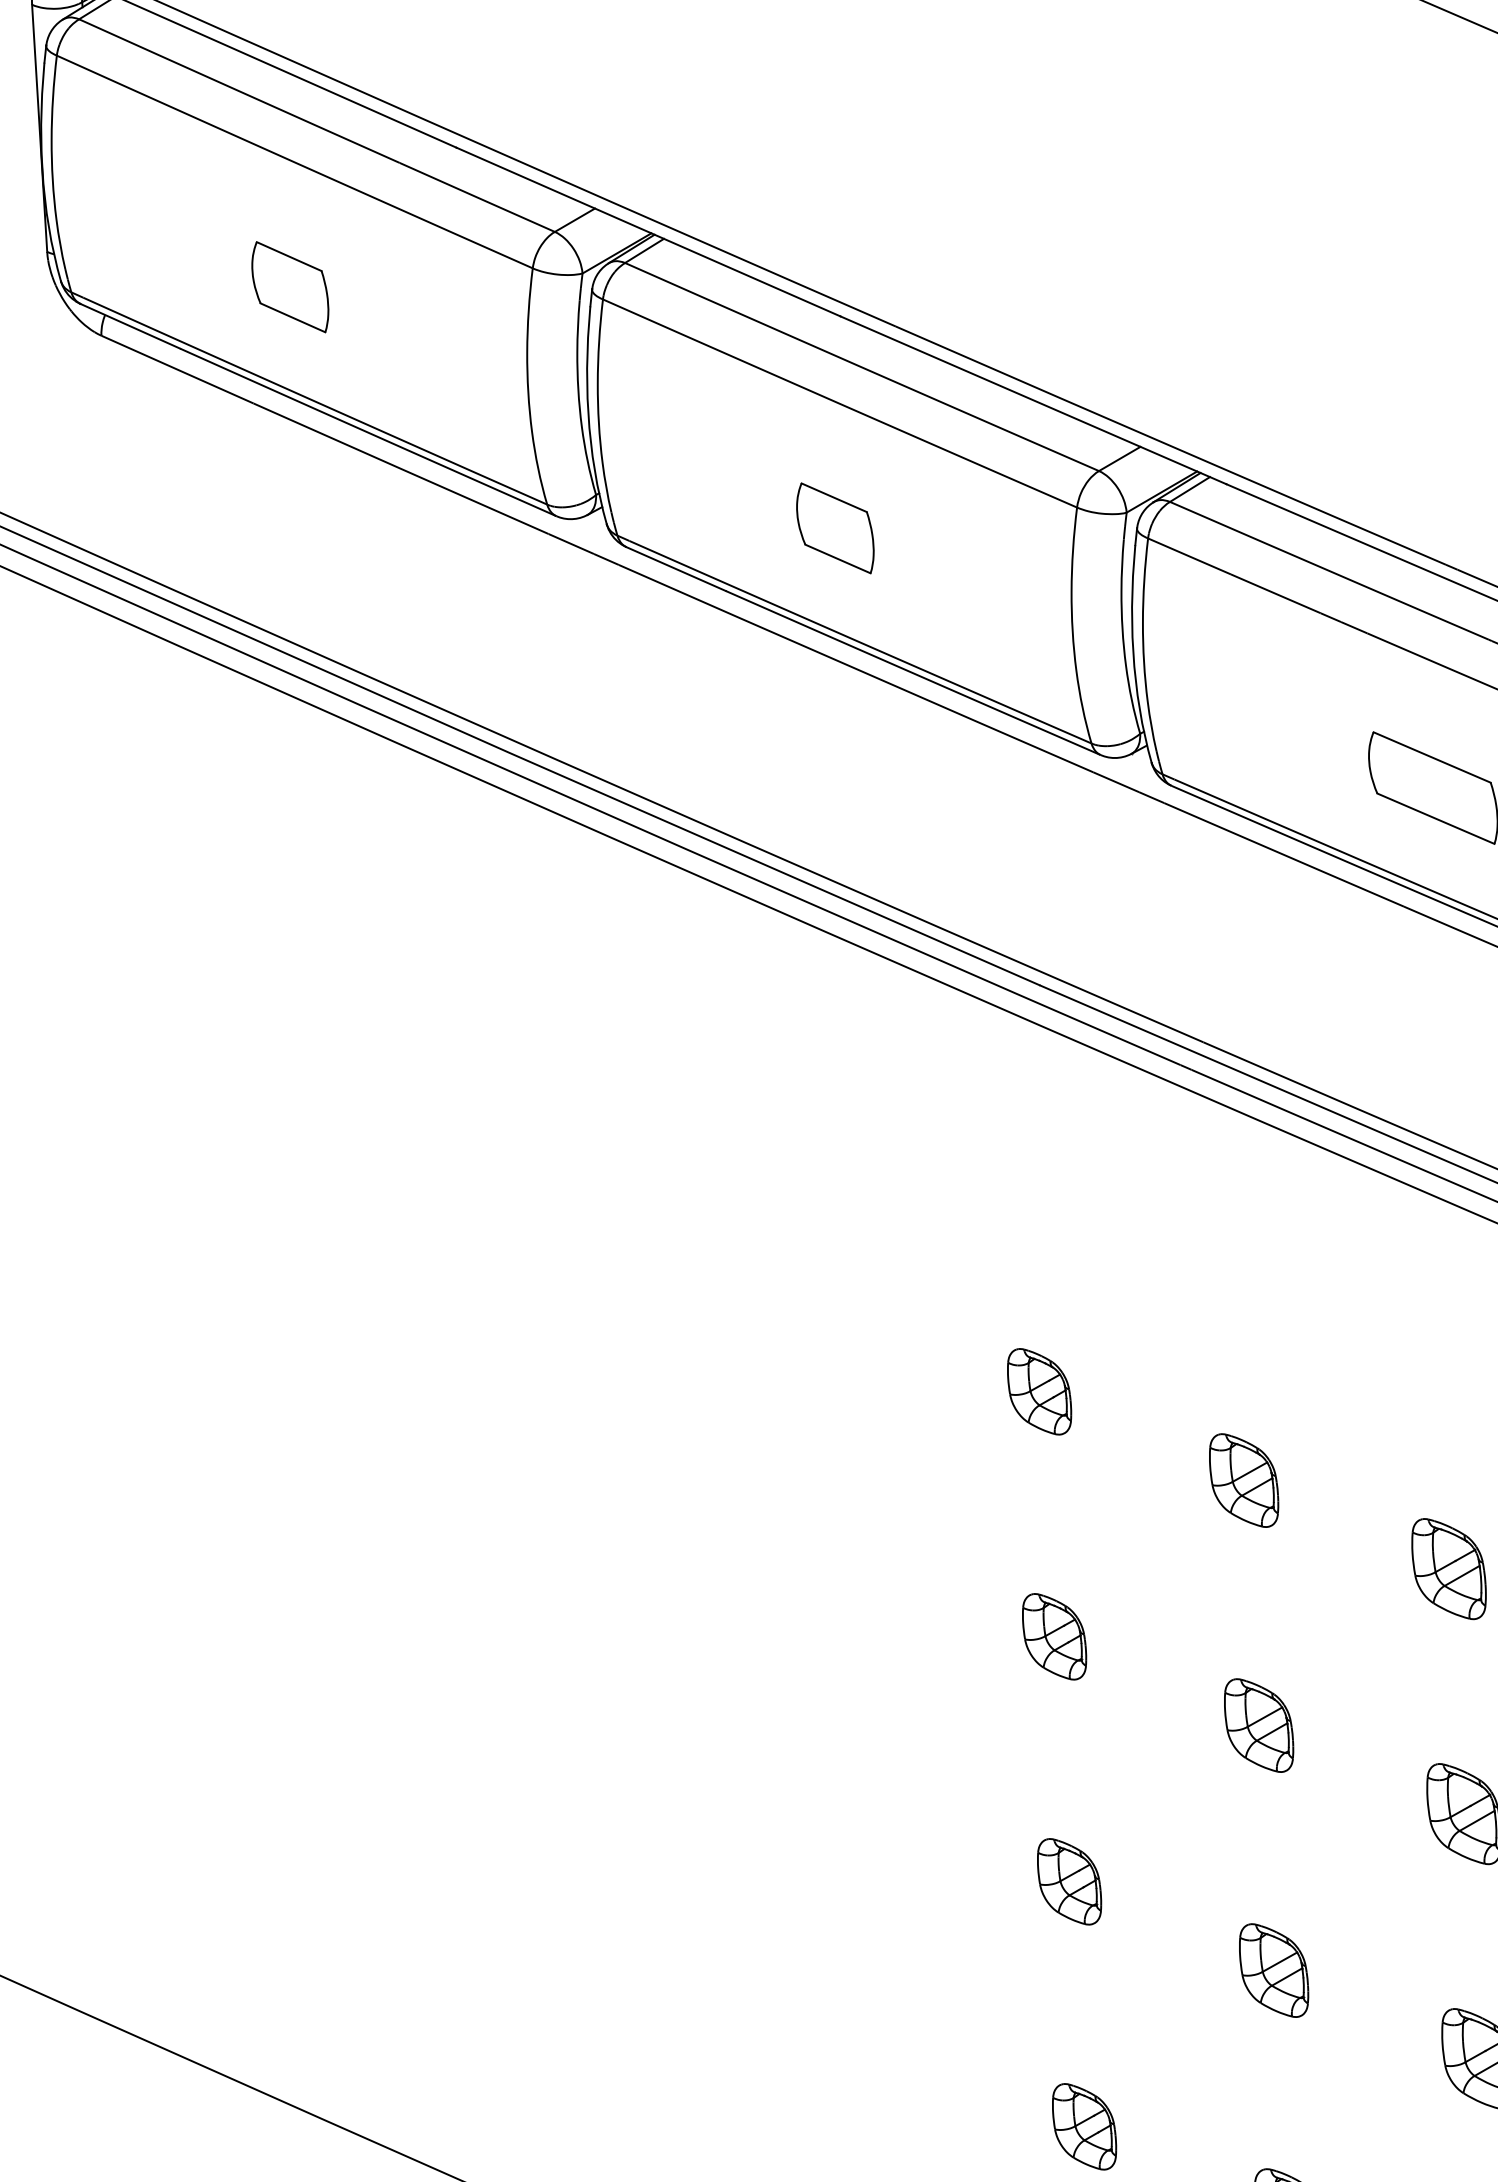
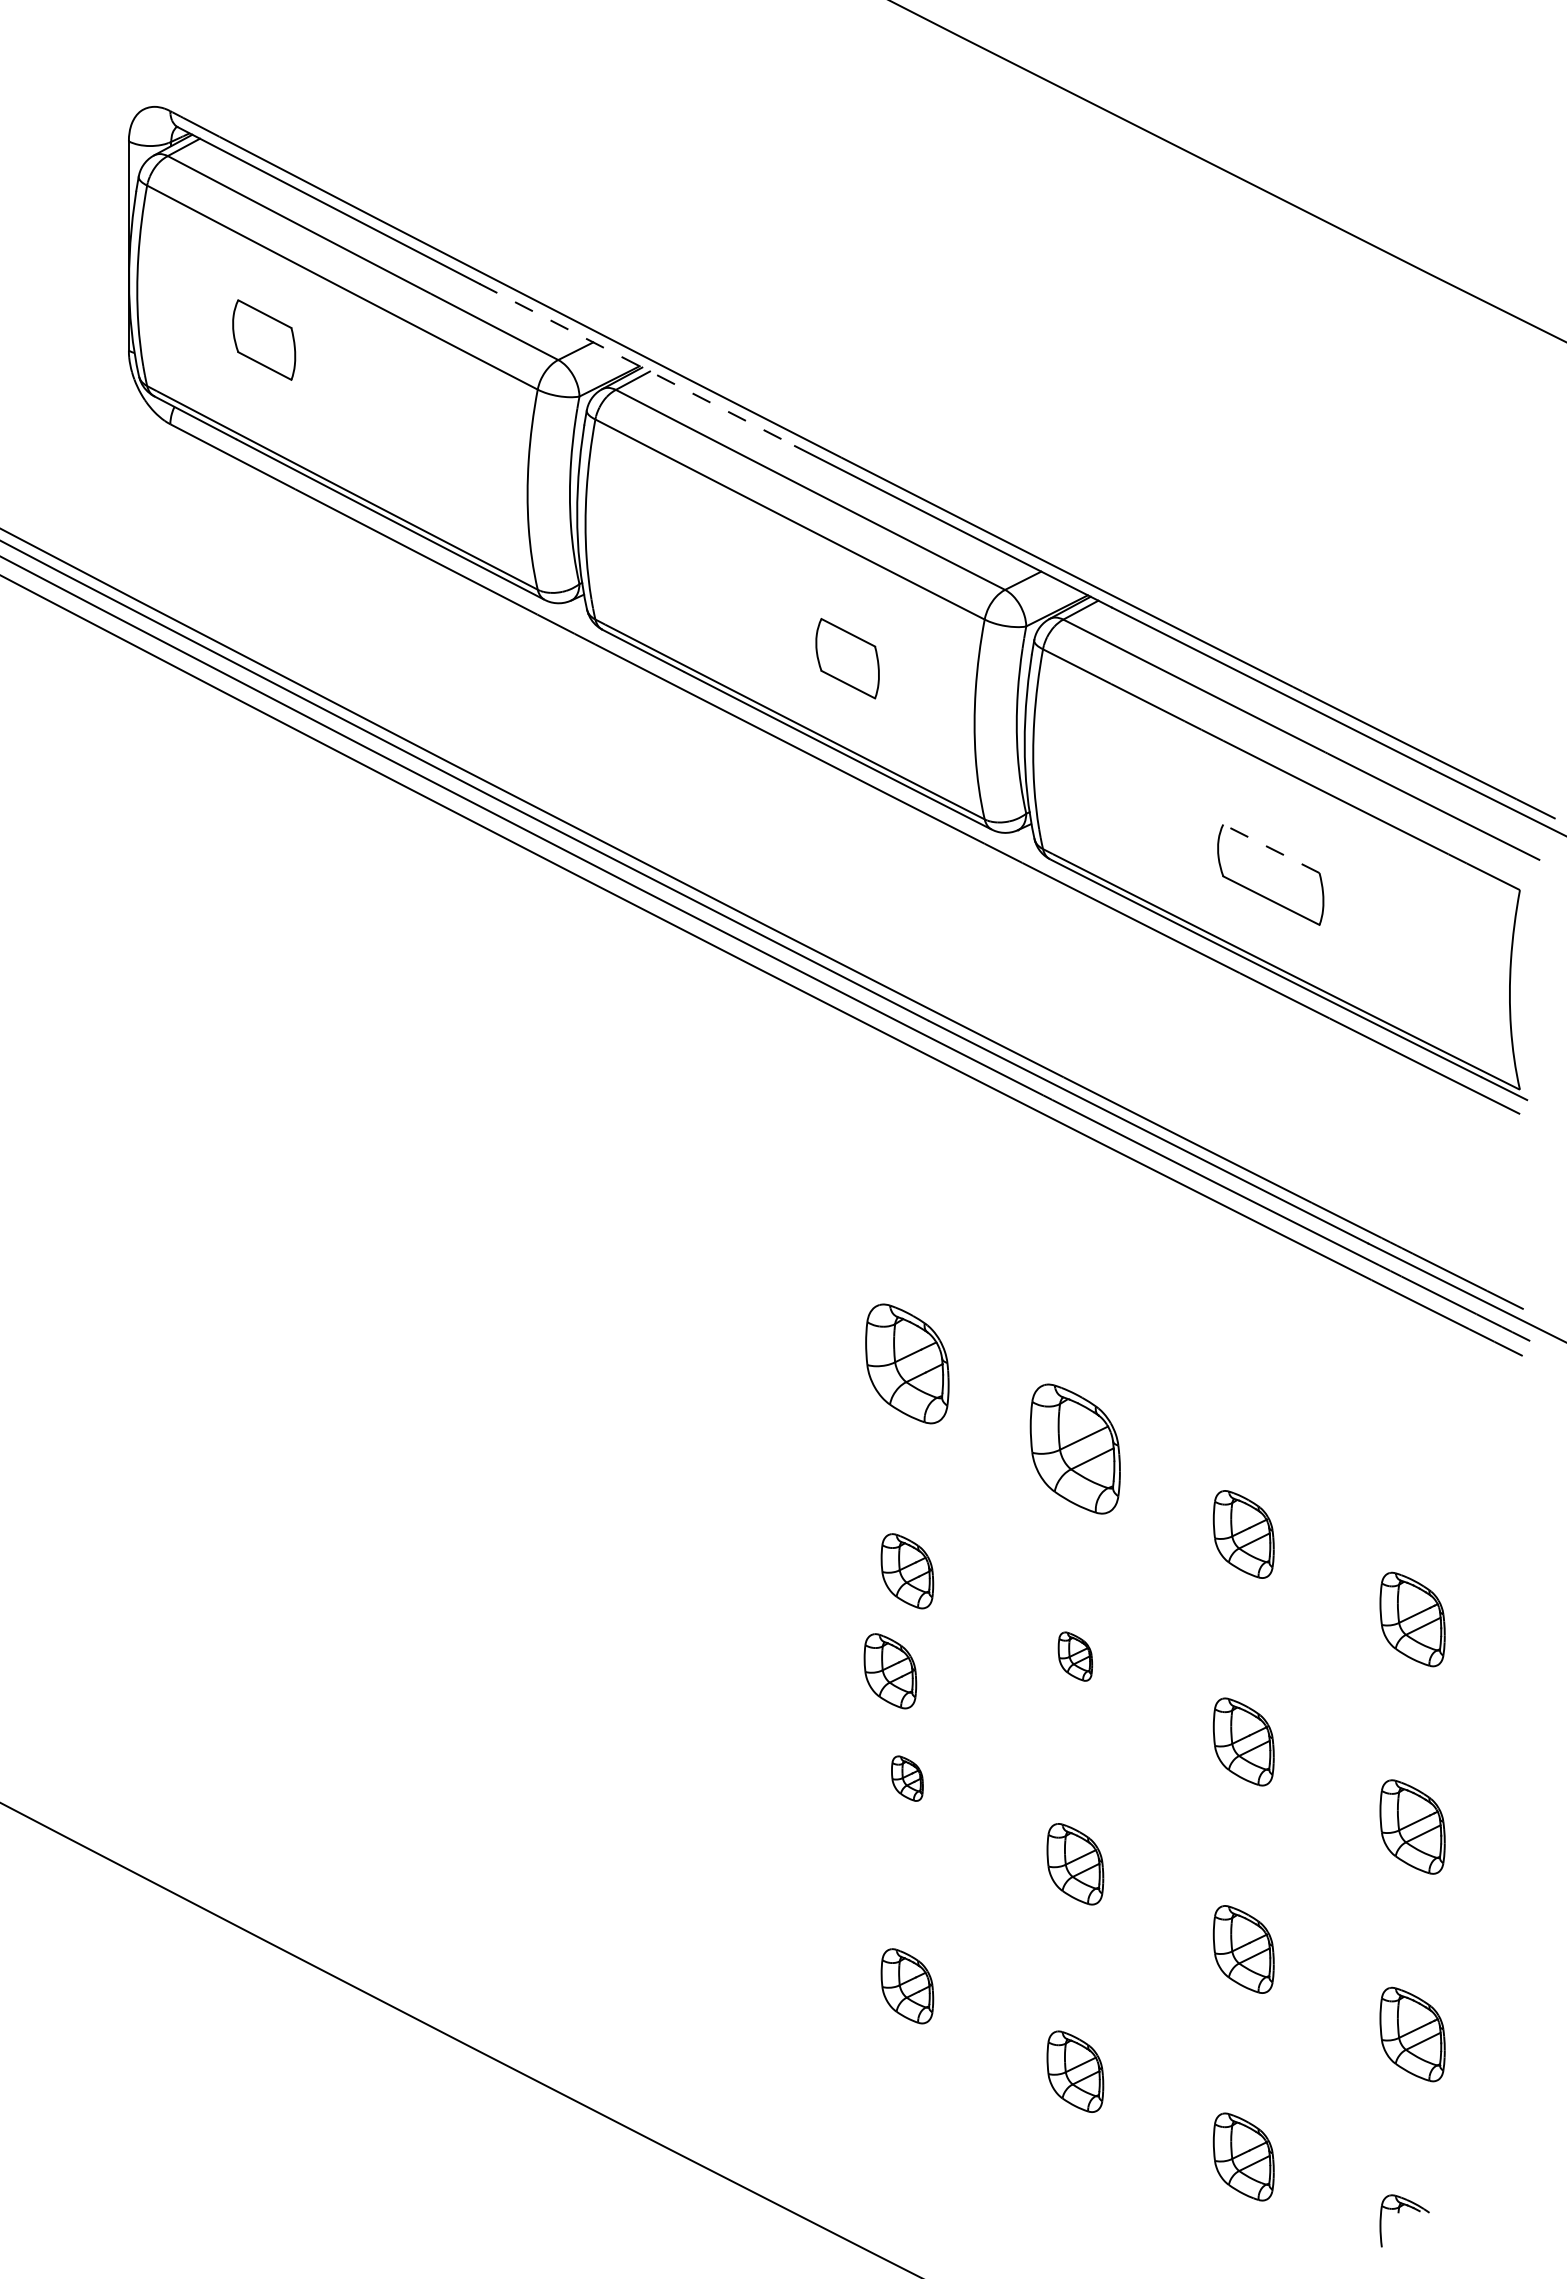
line: (648, 232) -> (637, 365), solid -> dashed
part: (290, 286) -> (264, 339), moved
part: (835, 528) -> (847, 658), moved
line: (1432, 757) -> (1271, 848), solid -> dashed
part: (1039, 1391) -> (907, 1363), size x1.6
part: (1244, 1480) -> (1075, 1449), size x1.6
part: (1259, 1725) -> (1075, 1656), size x0.6
part: (1041, 1756) -> (890, 1671), added
part: (1069, 1881) -> (907, 1778), size x0.6

